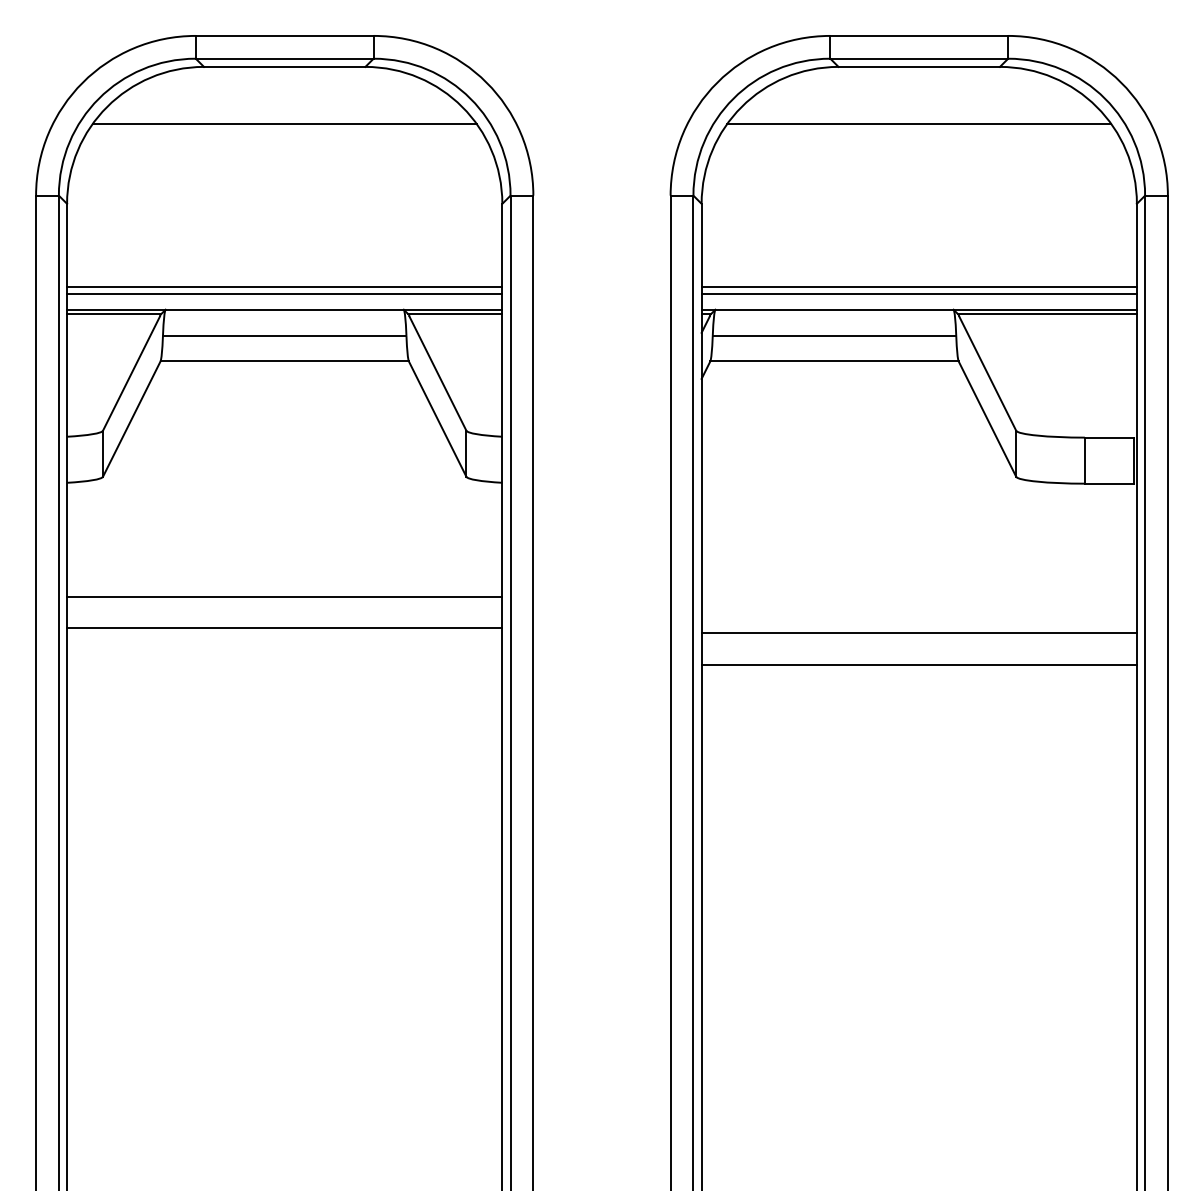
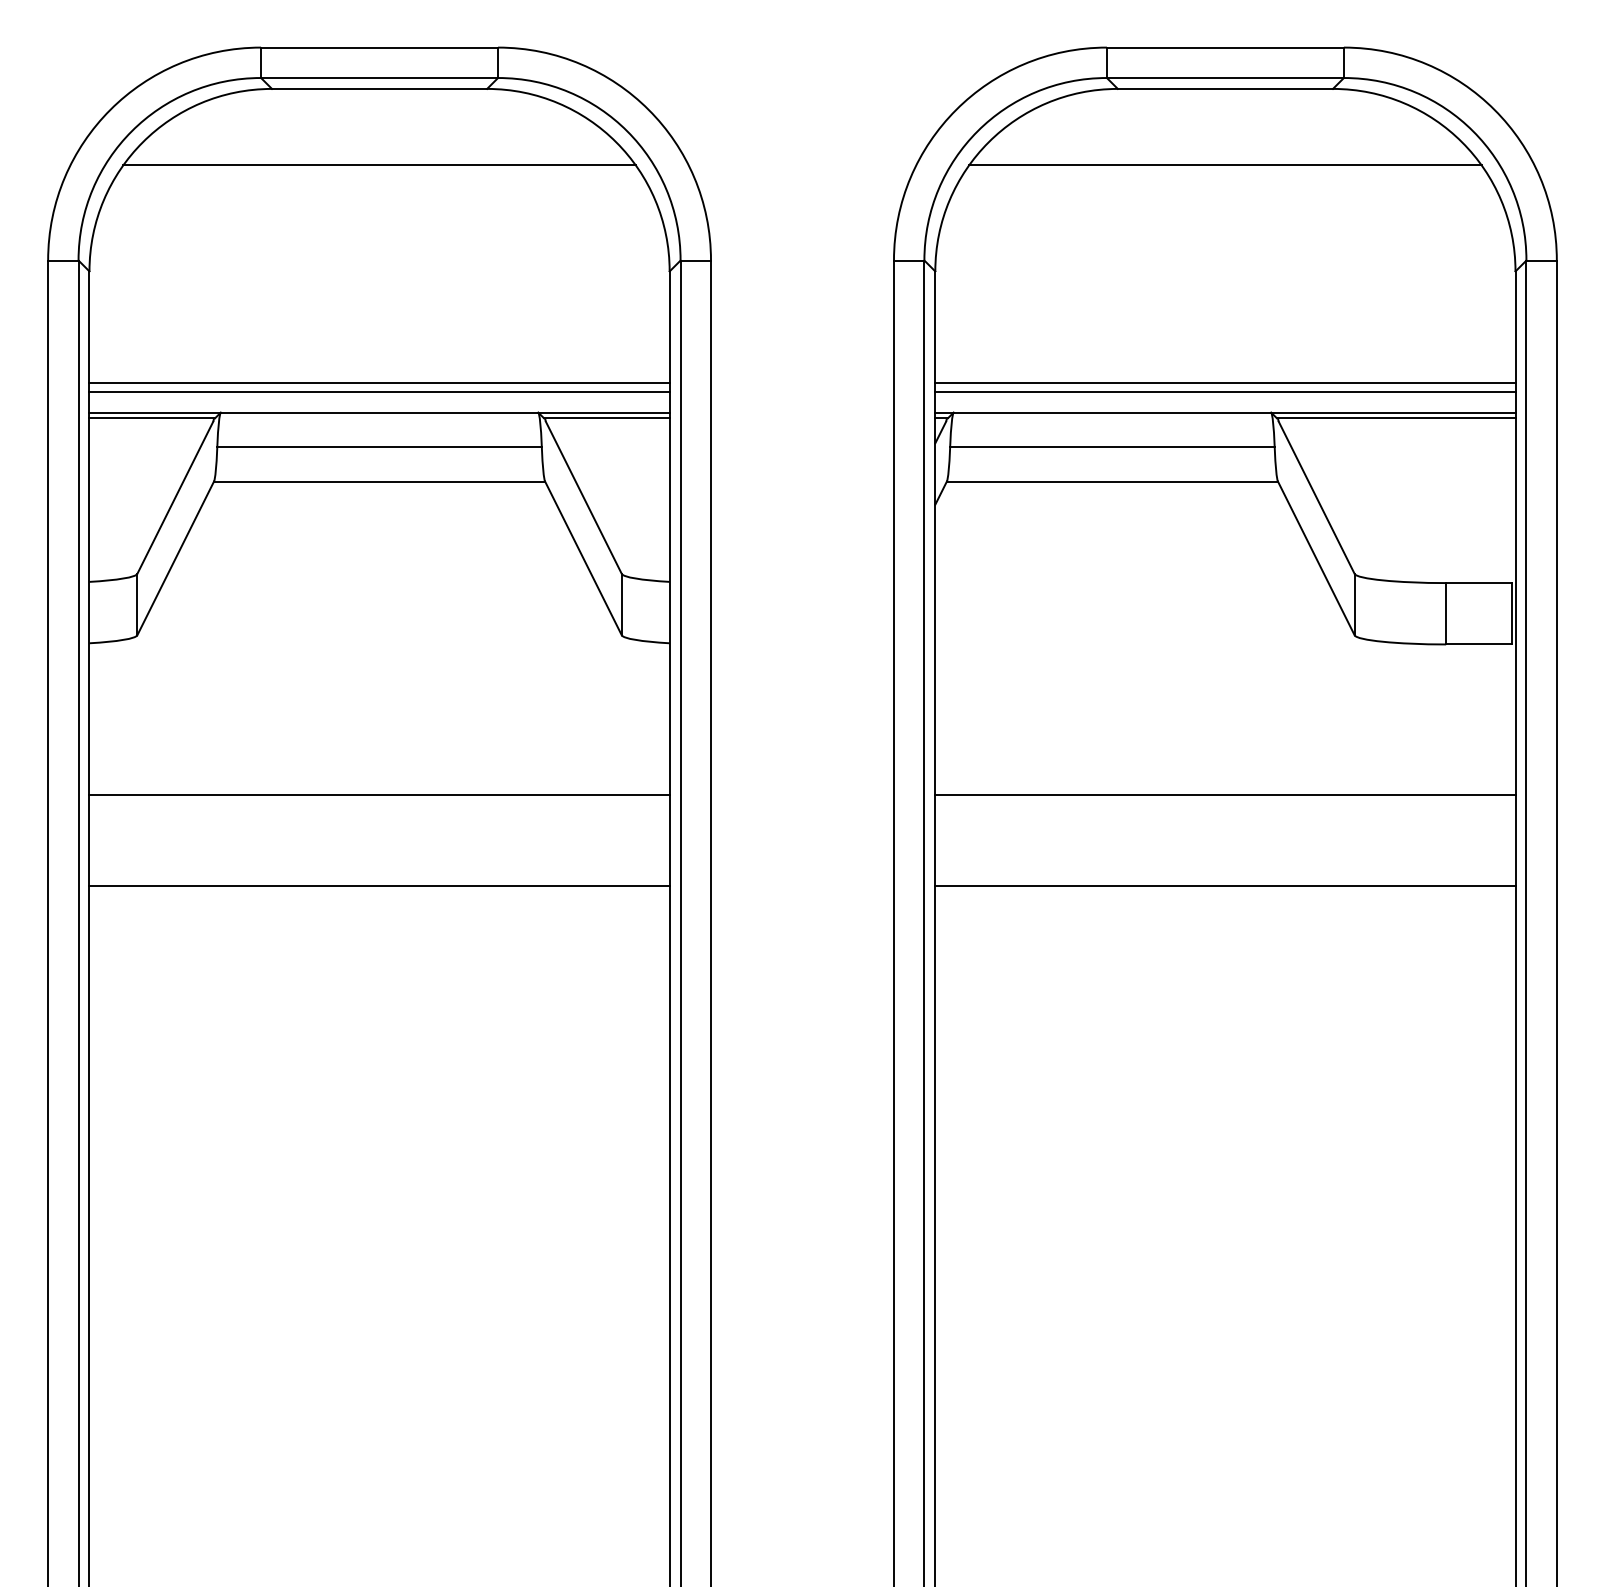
line: (284, 627) -> (379, 886), moved
line: (919, 633) -> (1225, 795), moved

